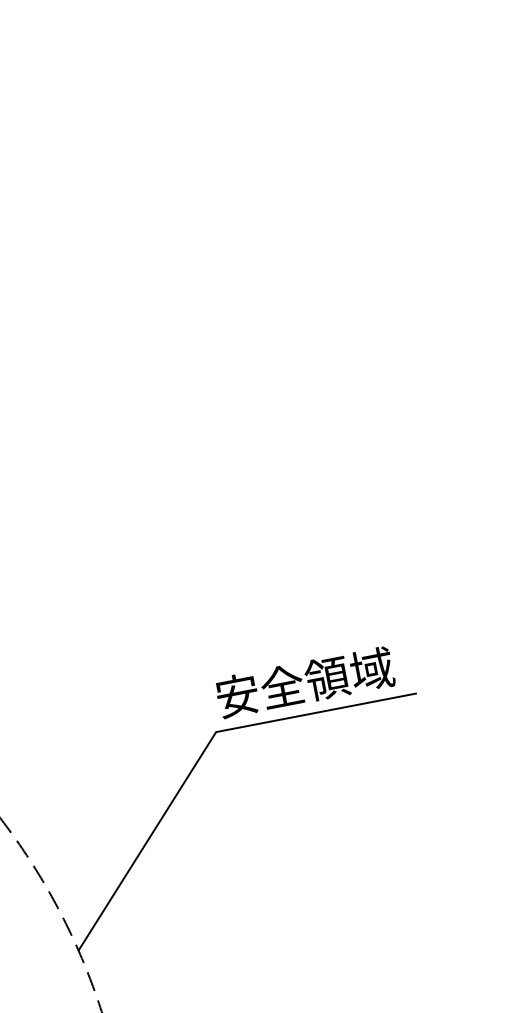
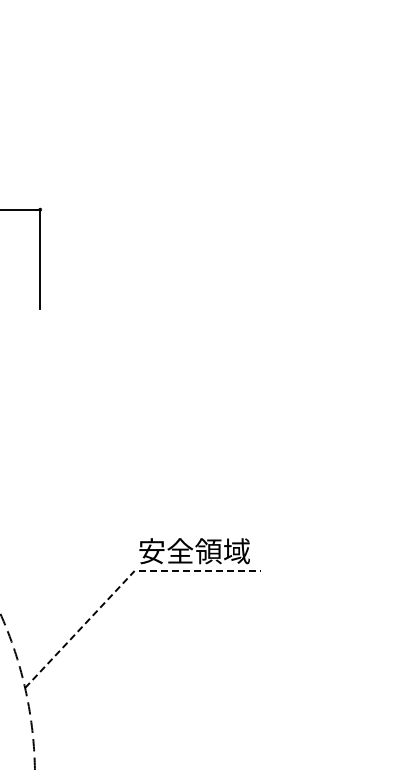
line: (202, 753) -> (123, 582), solid -> dashed

